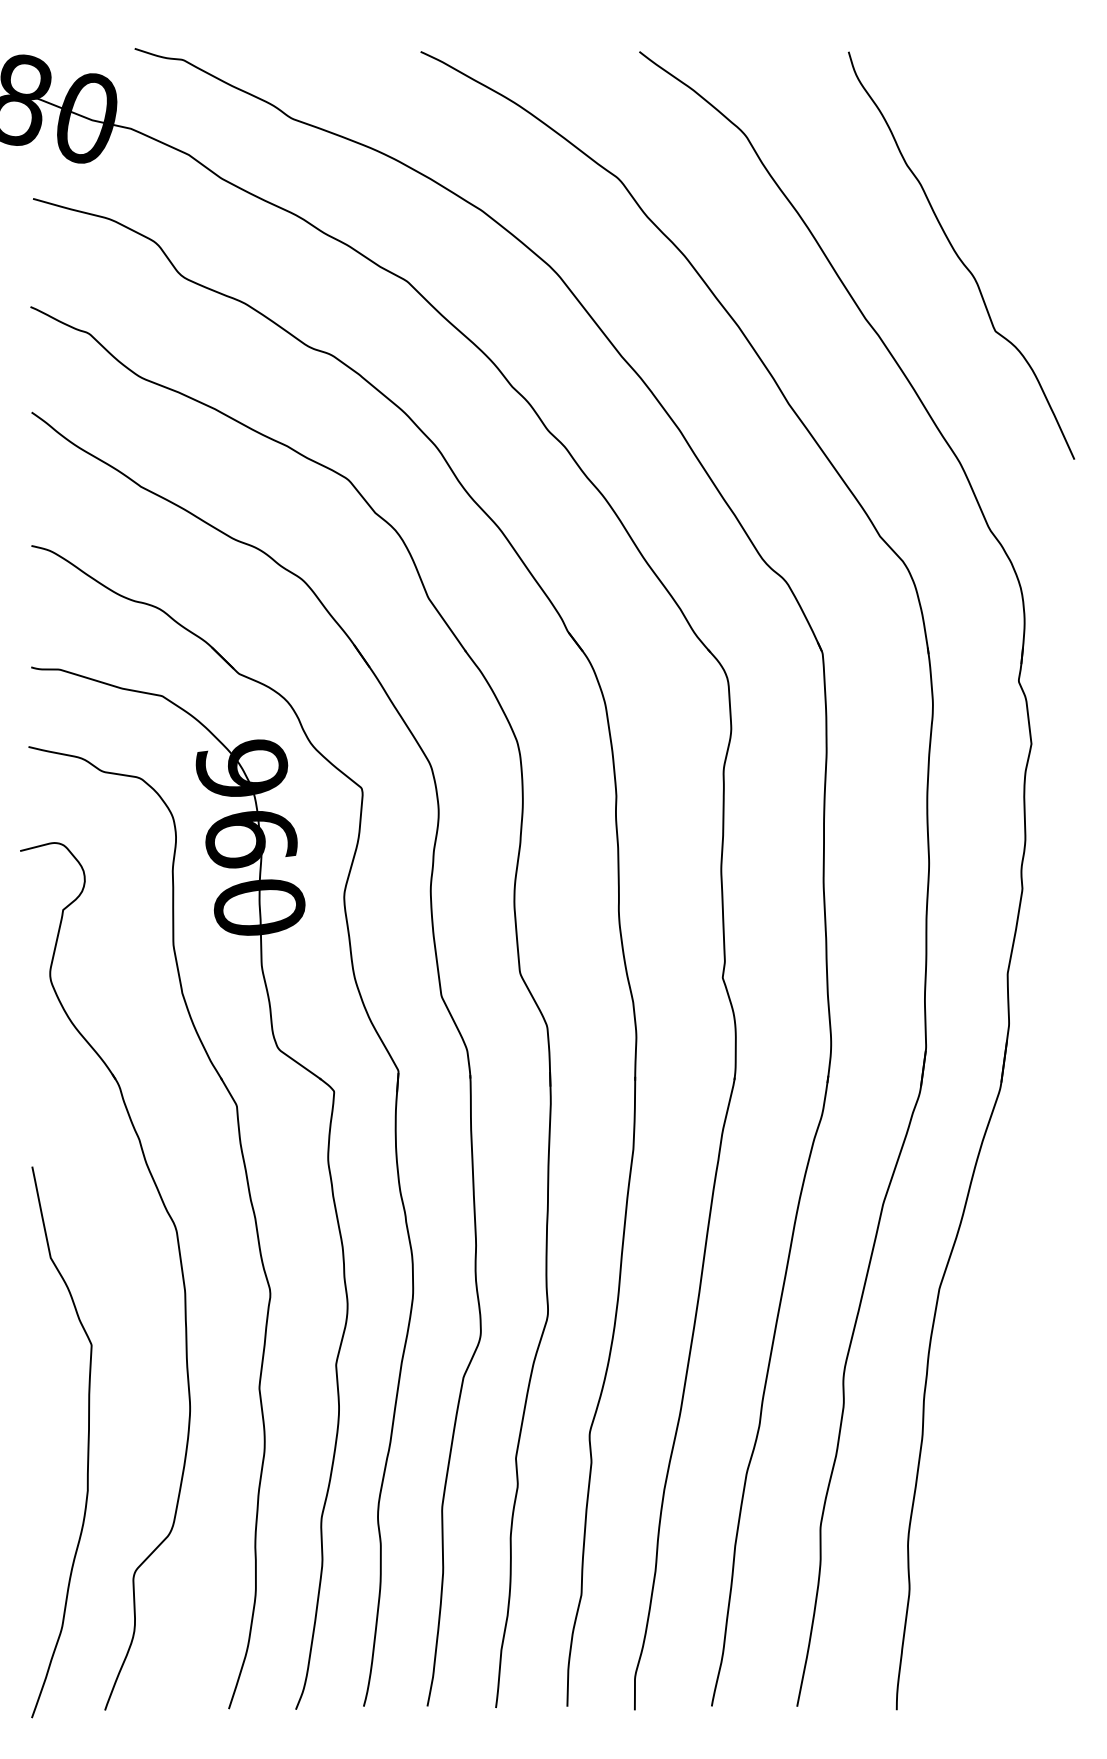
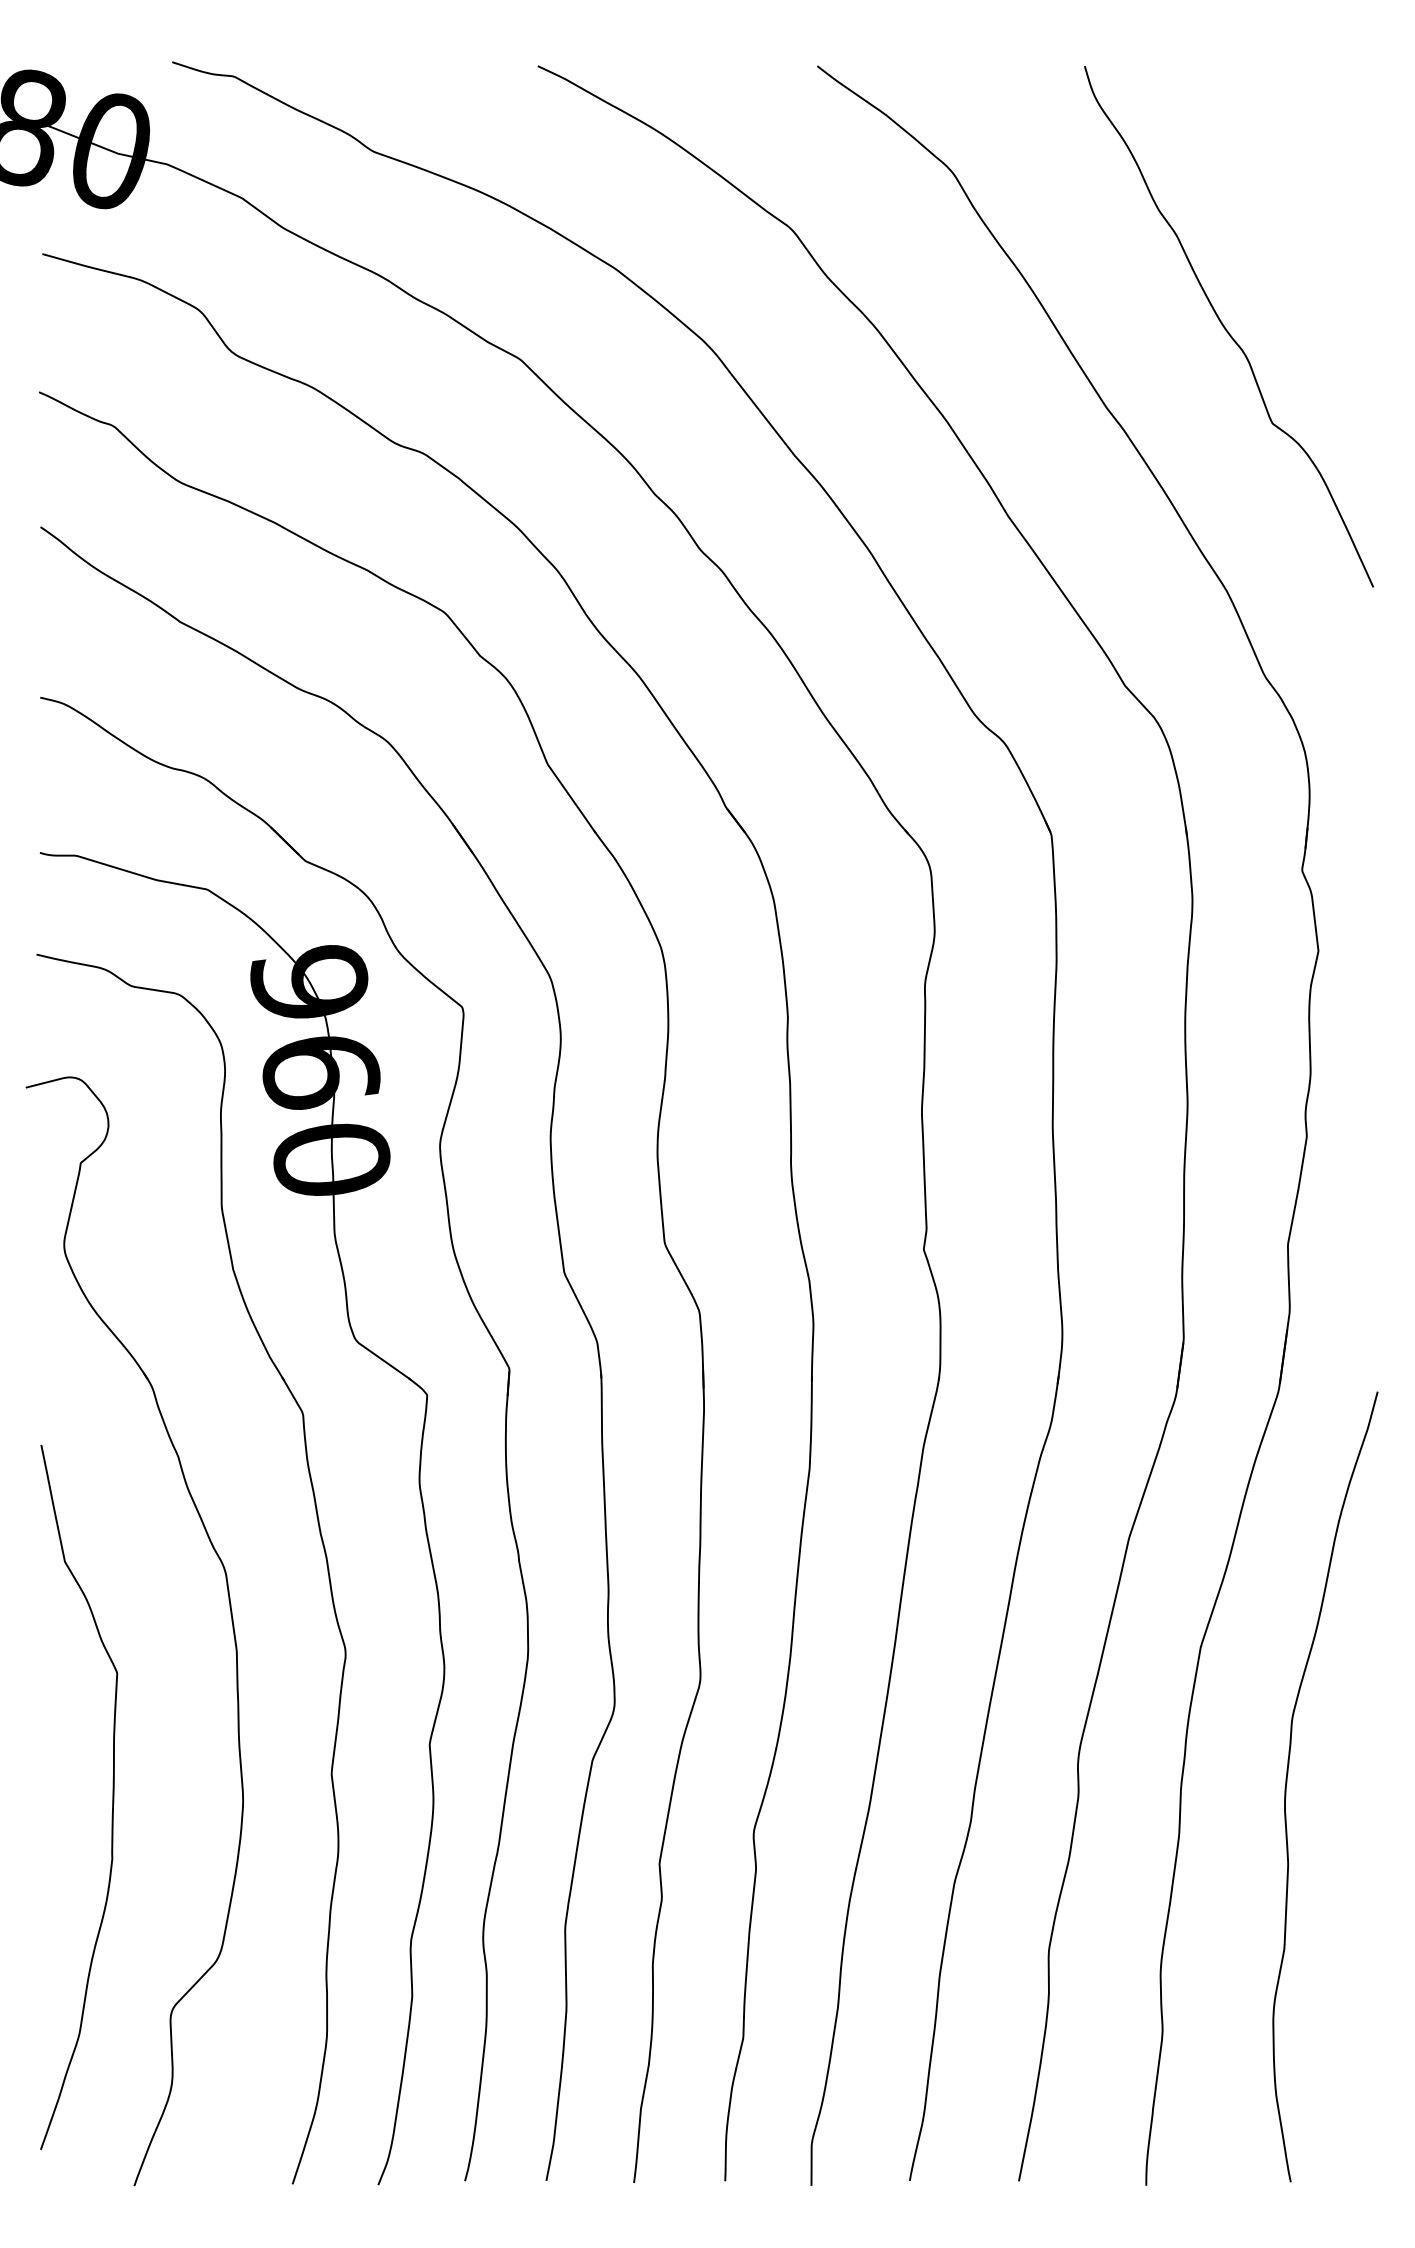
curve: (1007, 1396) -> (1287, 1784), added
curve: (87, 1442) -> (111, 1797), moved

